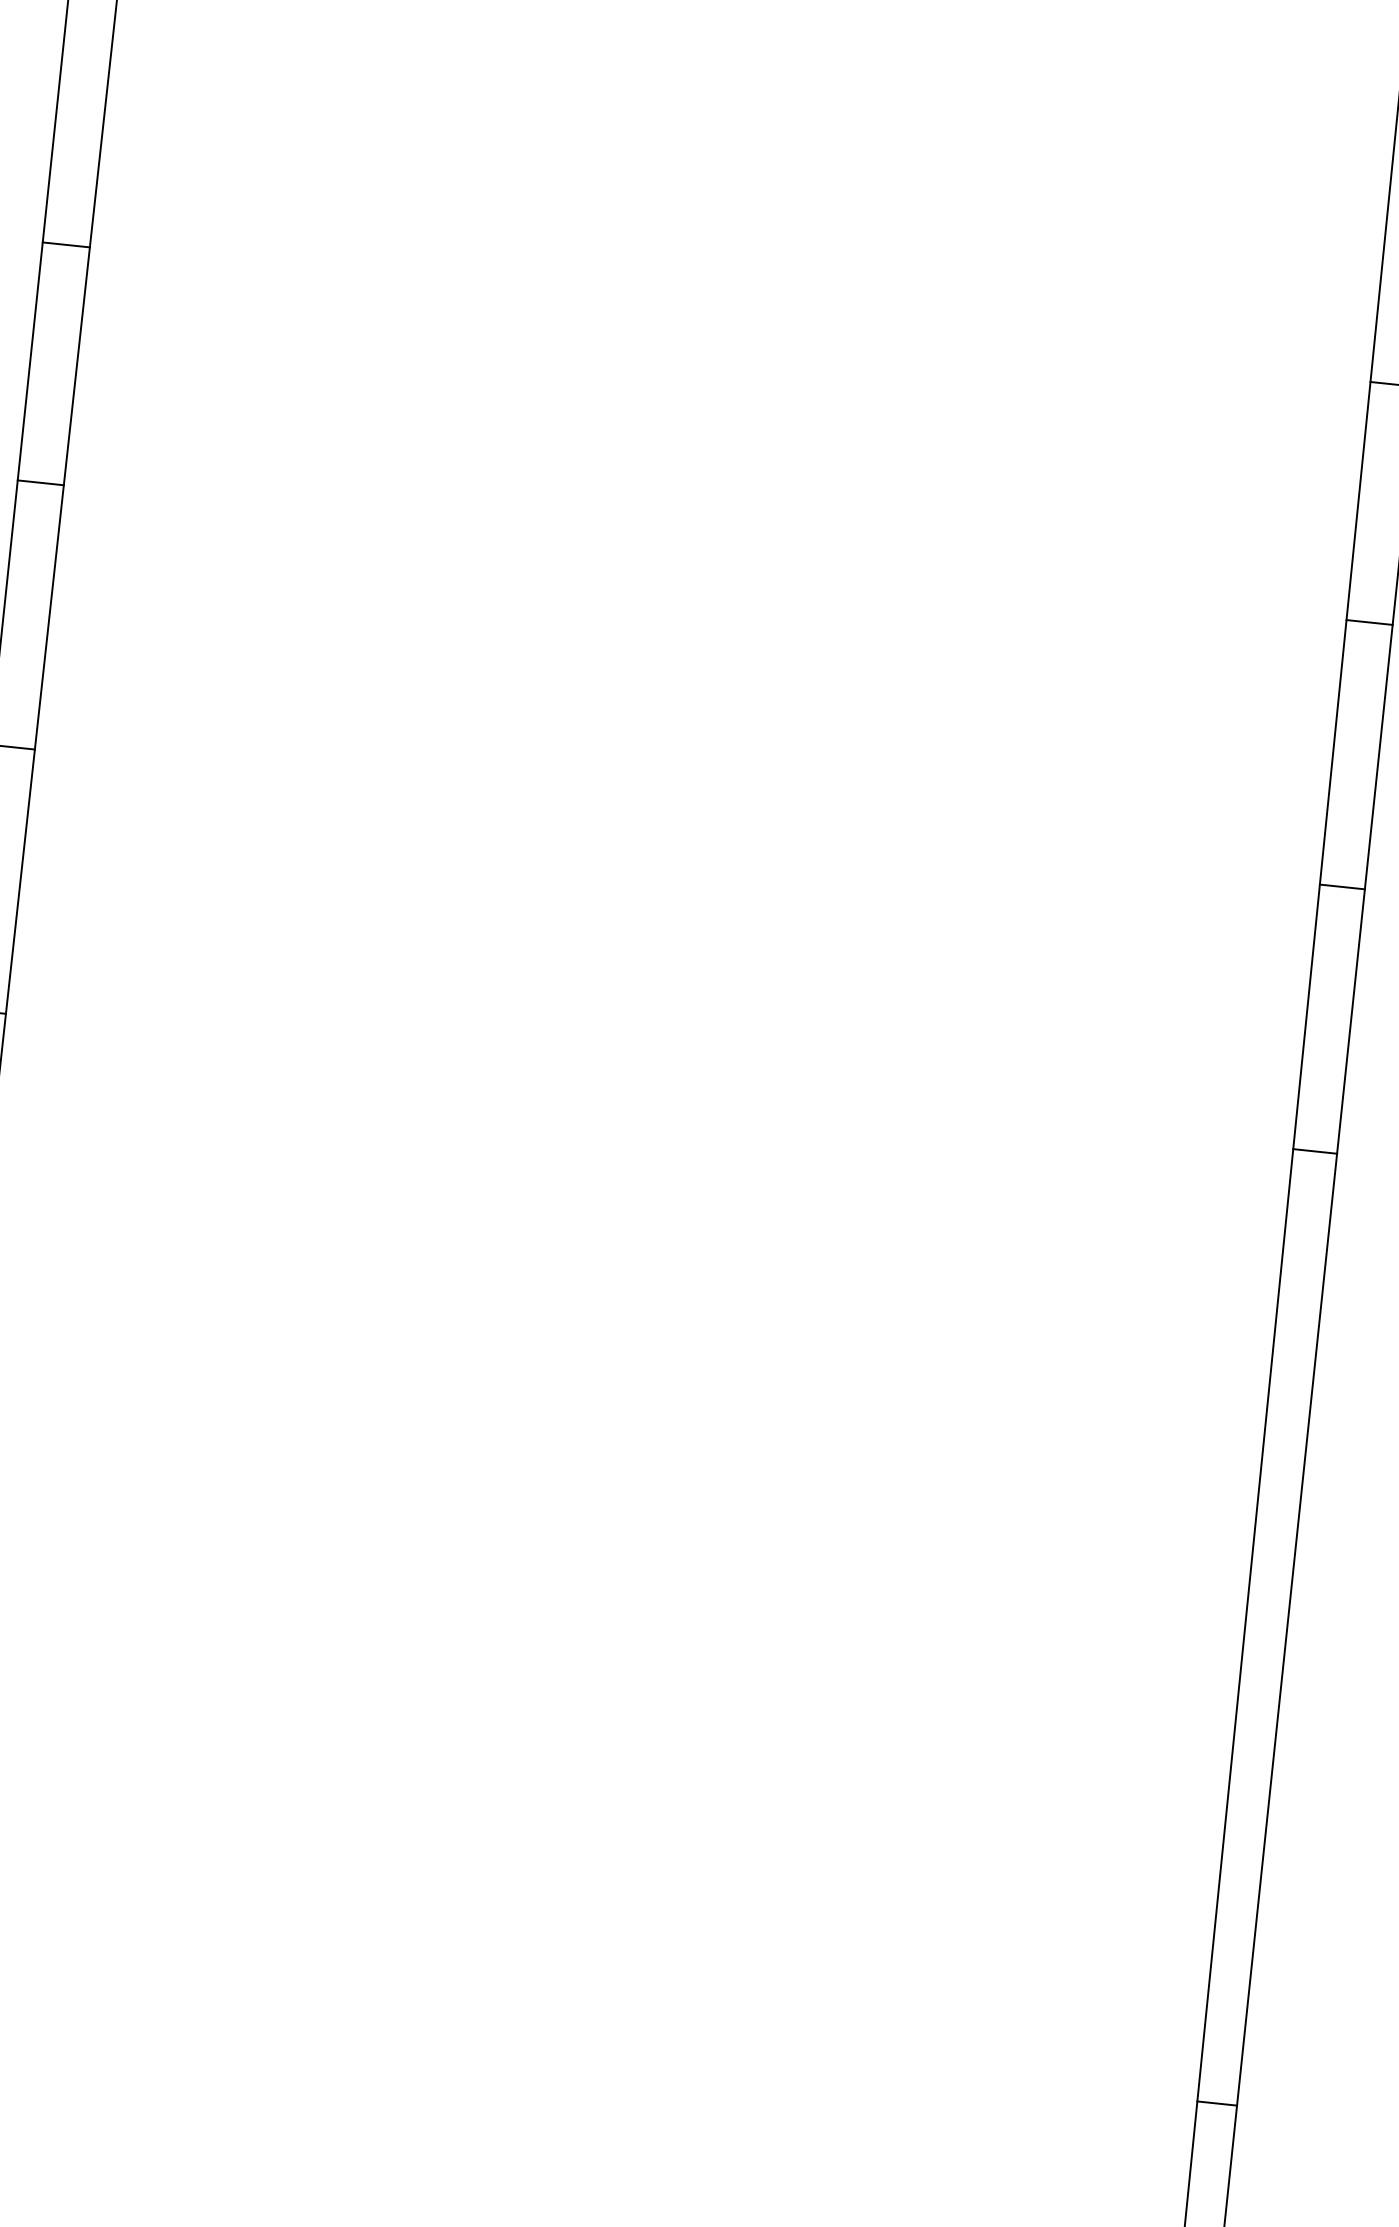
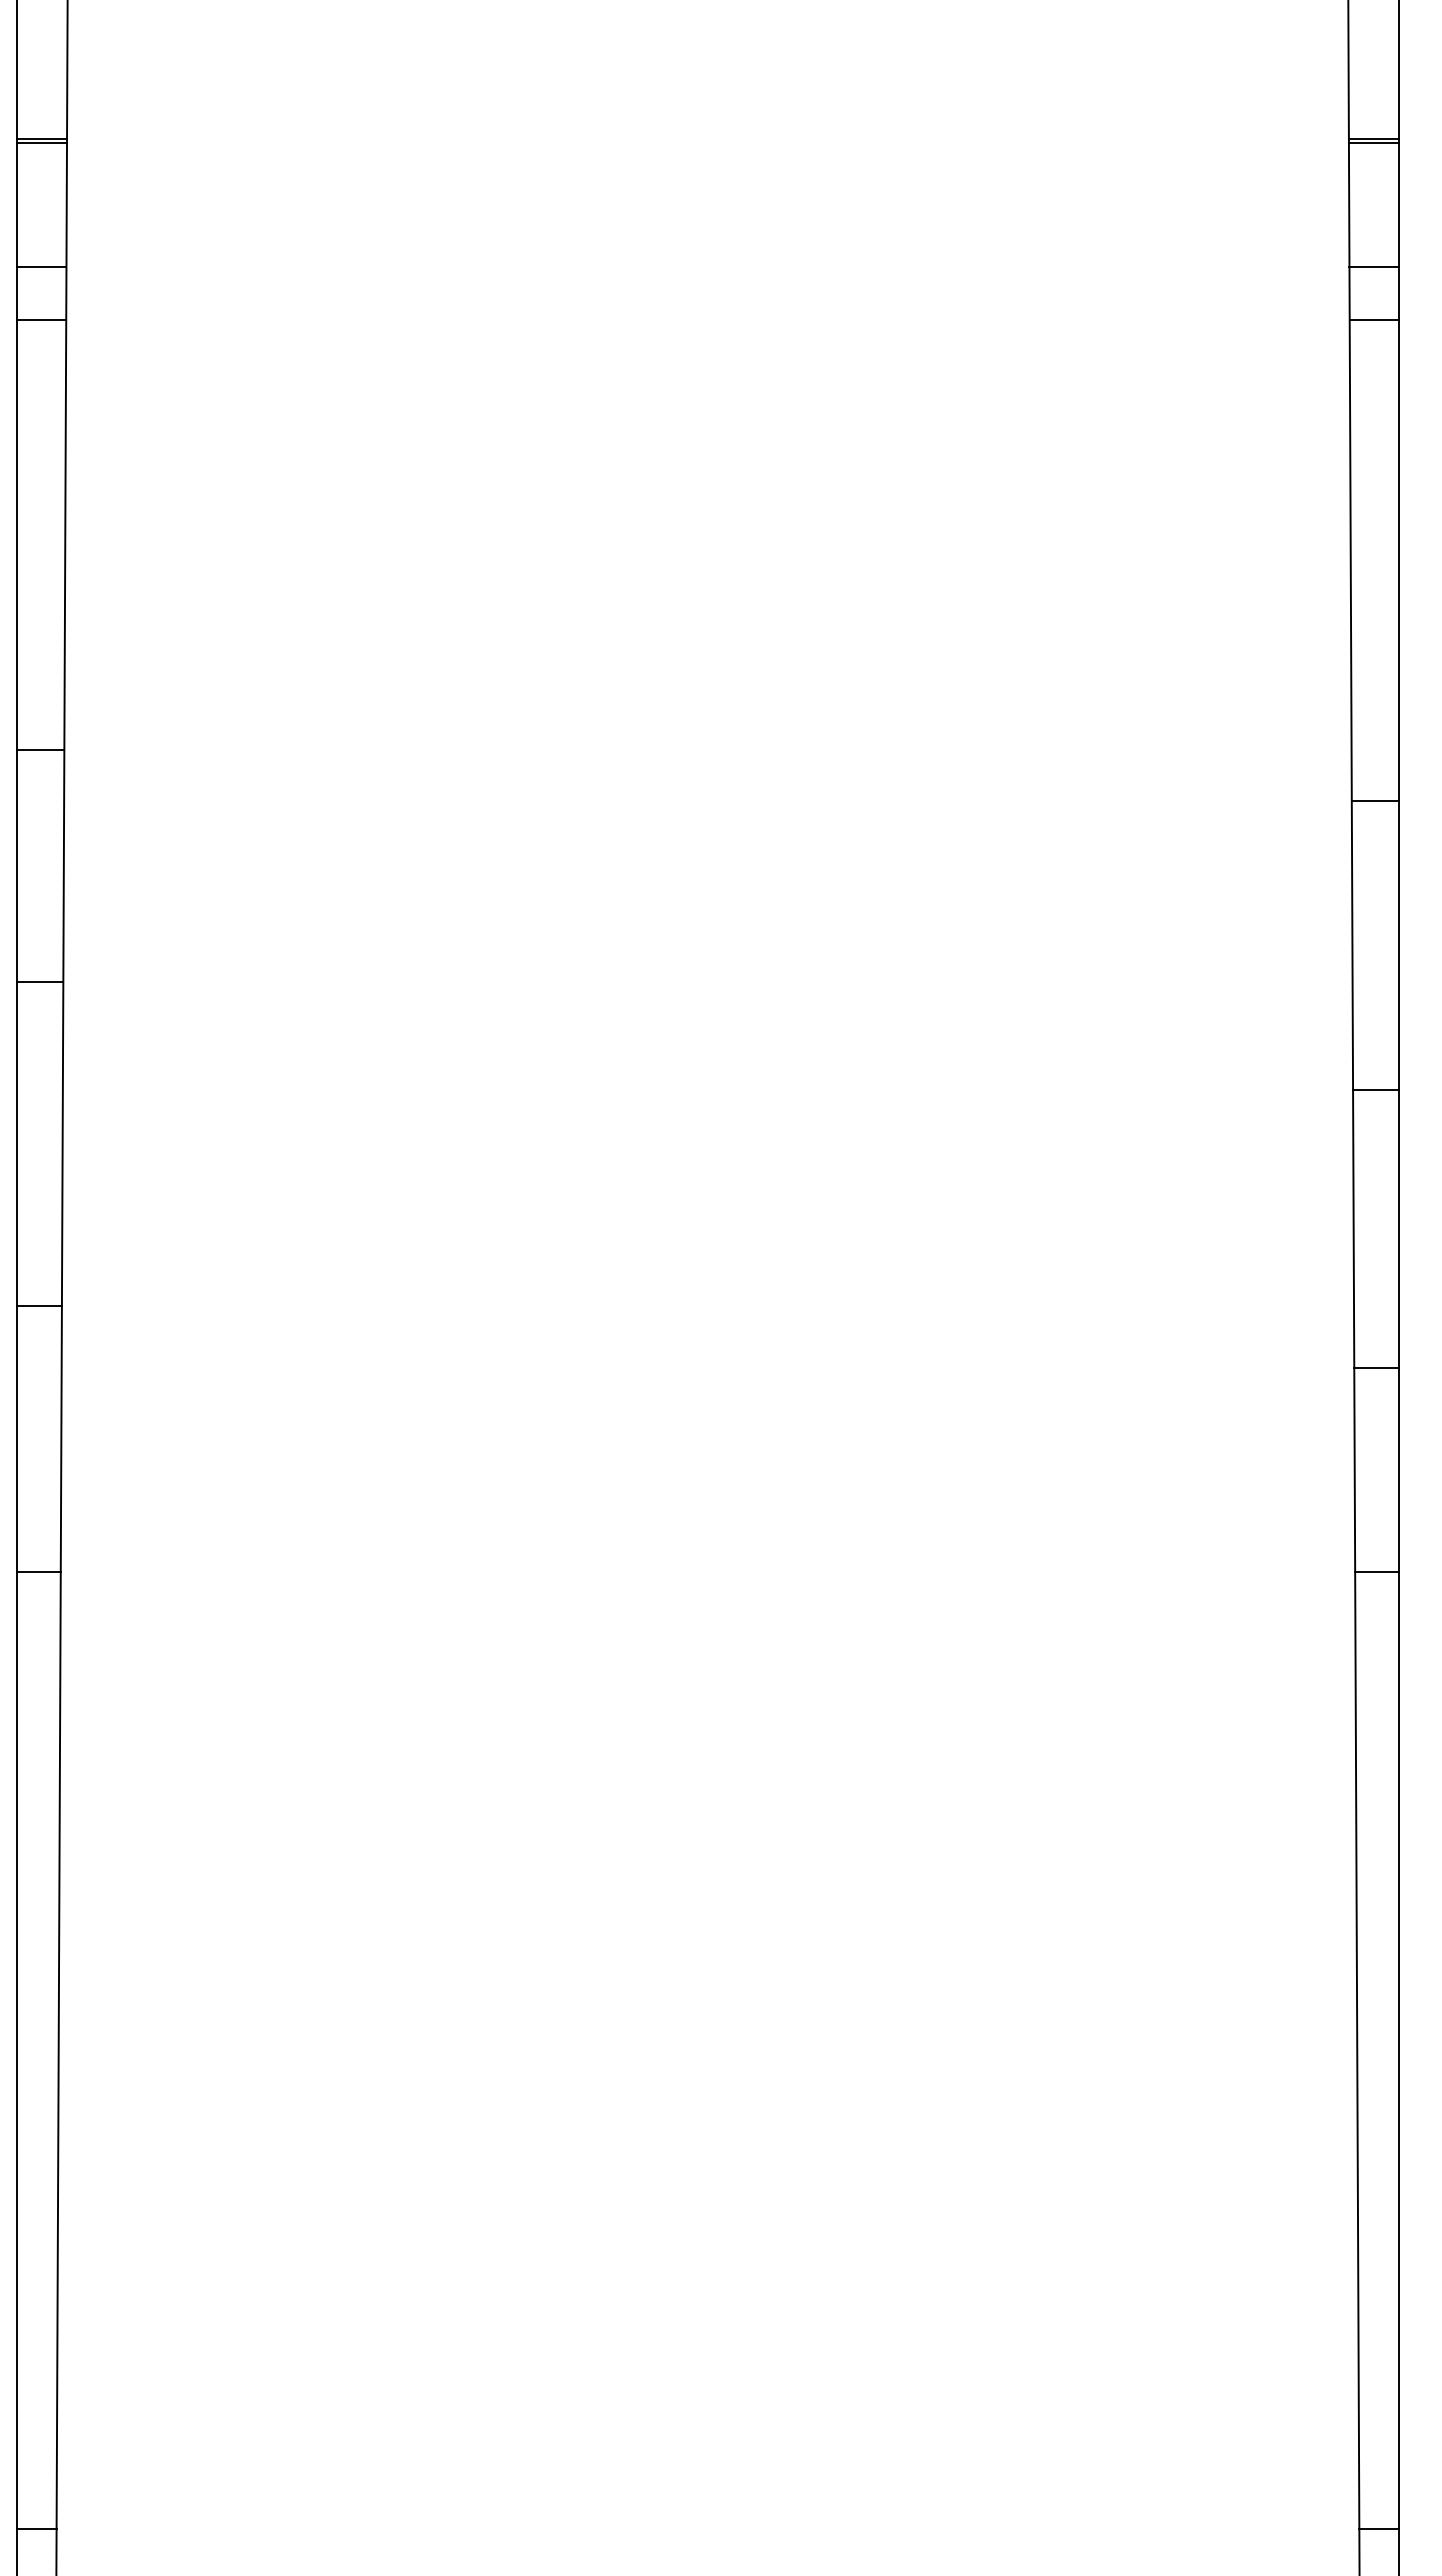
line: (66, 245) -> (40, 750), moved
line: (40, 482) -> (39, 982), moved
line: (1369, 622) -> (1375, 1090), moved
line: (1342, 887) -> (1376, 1368), moved

